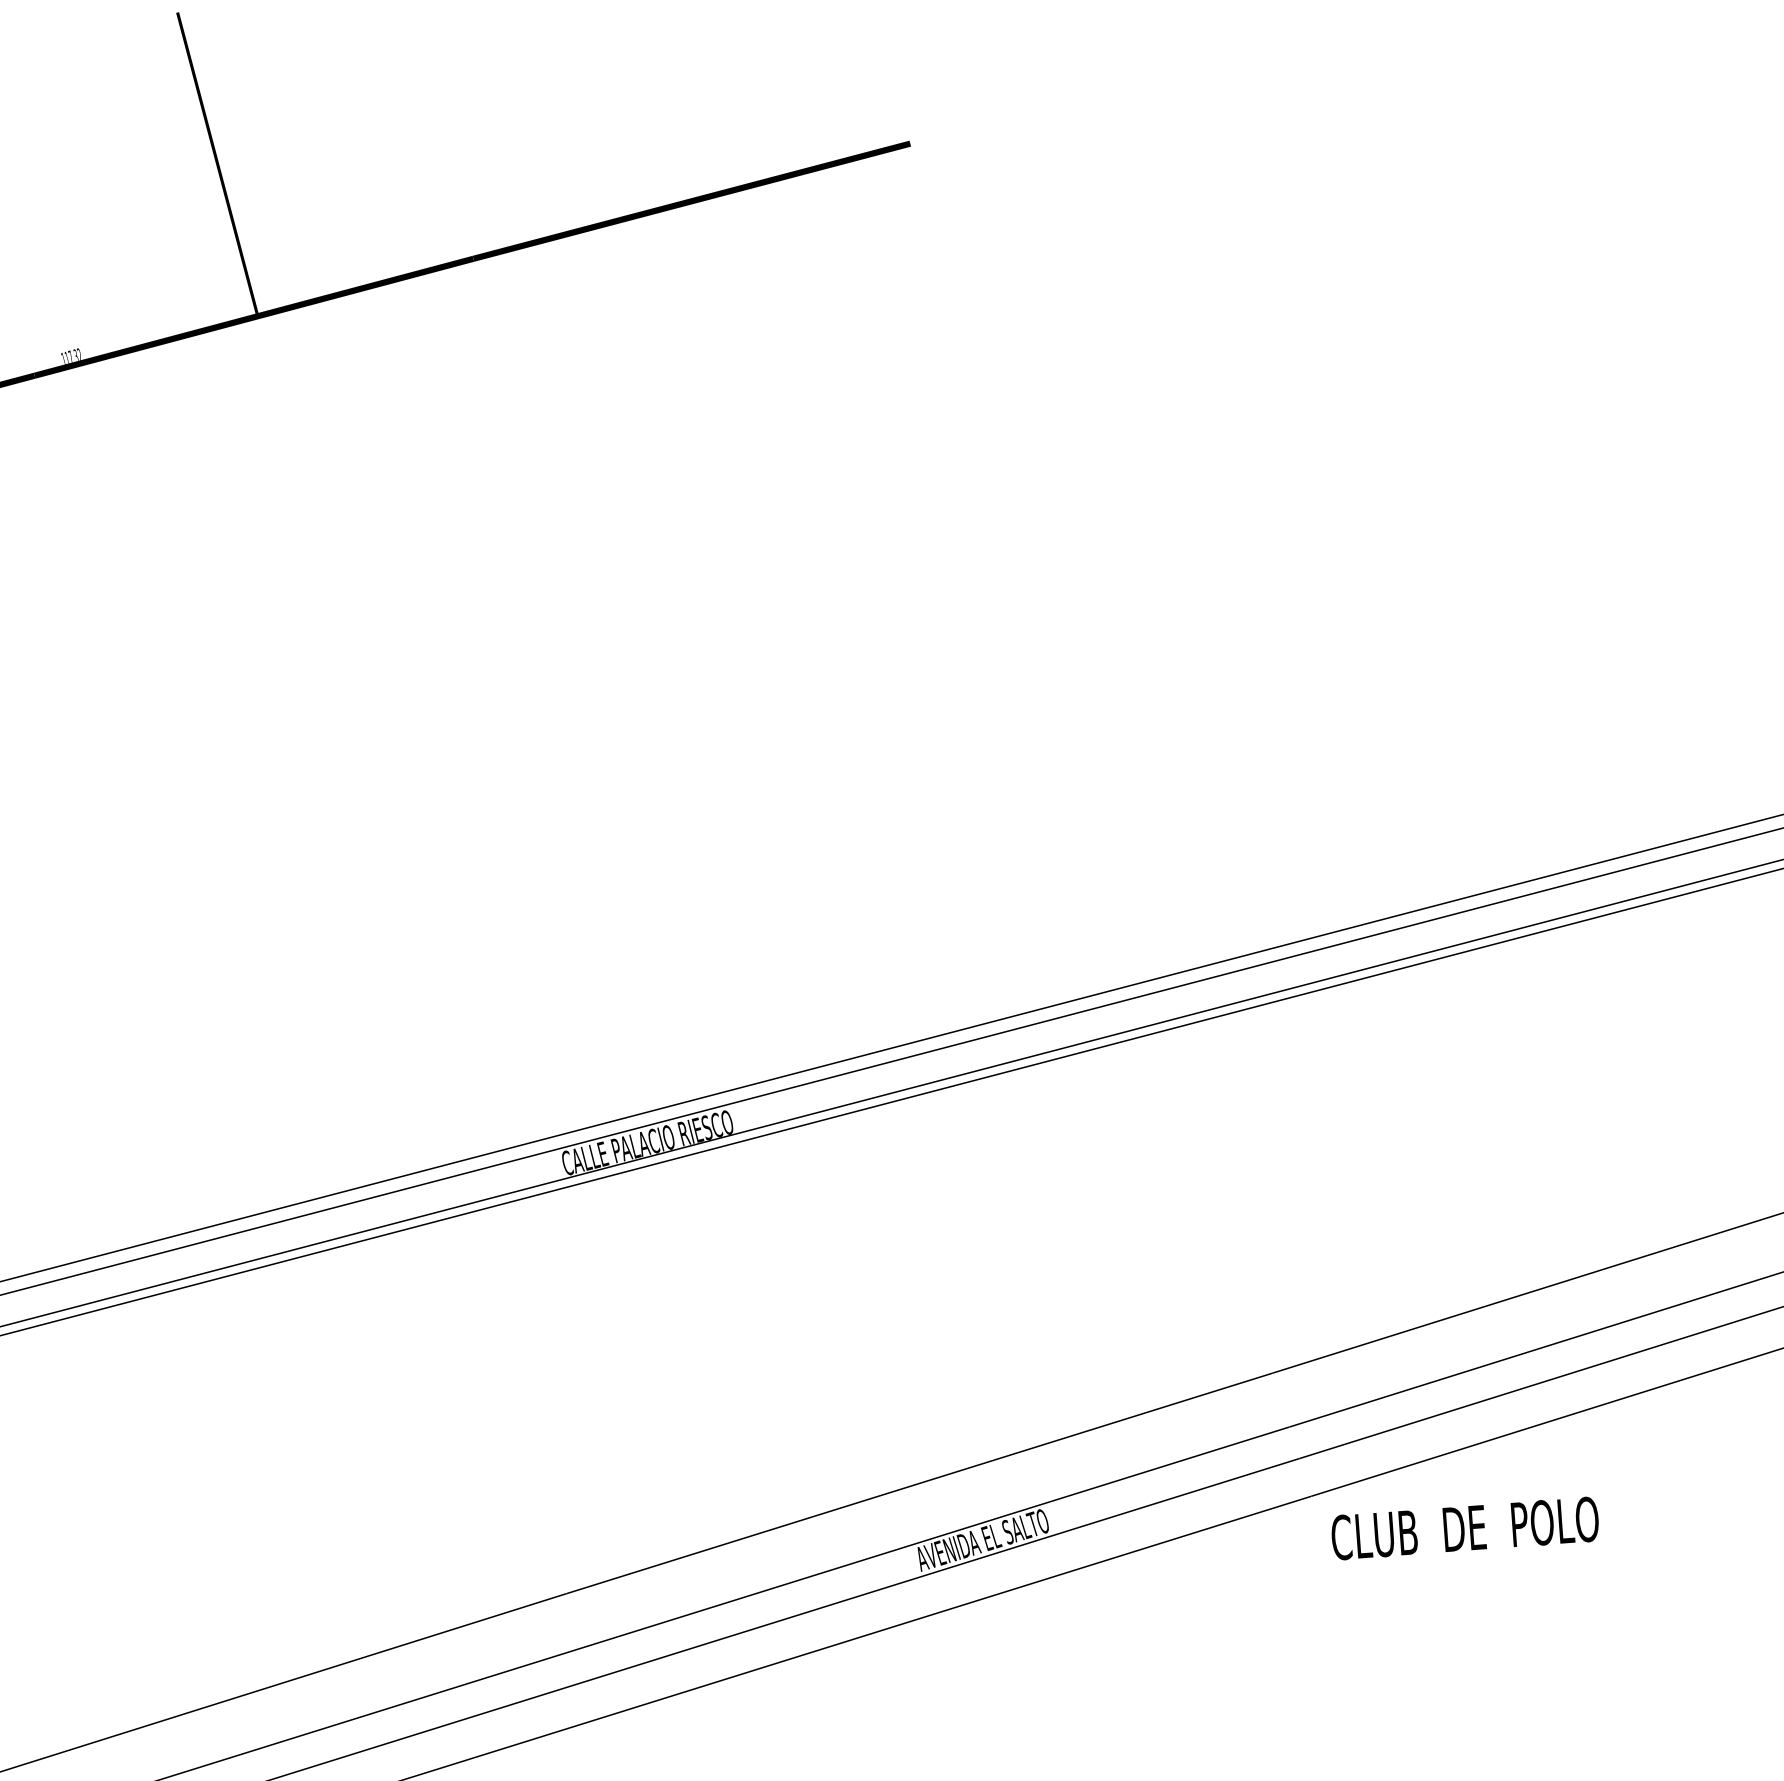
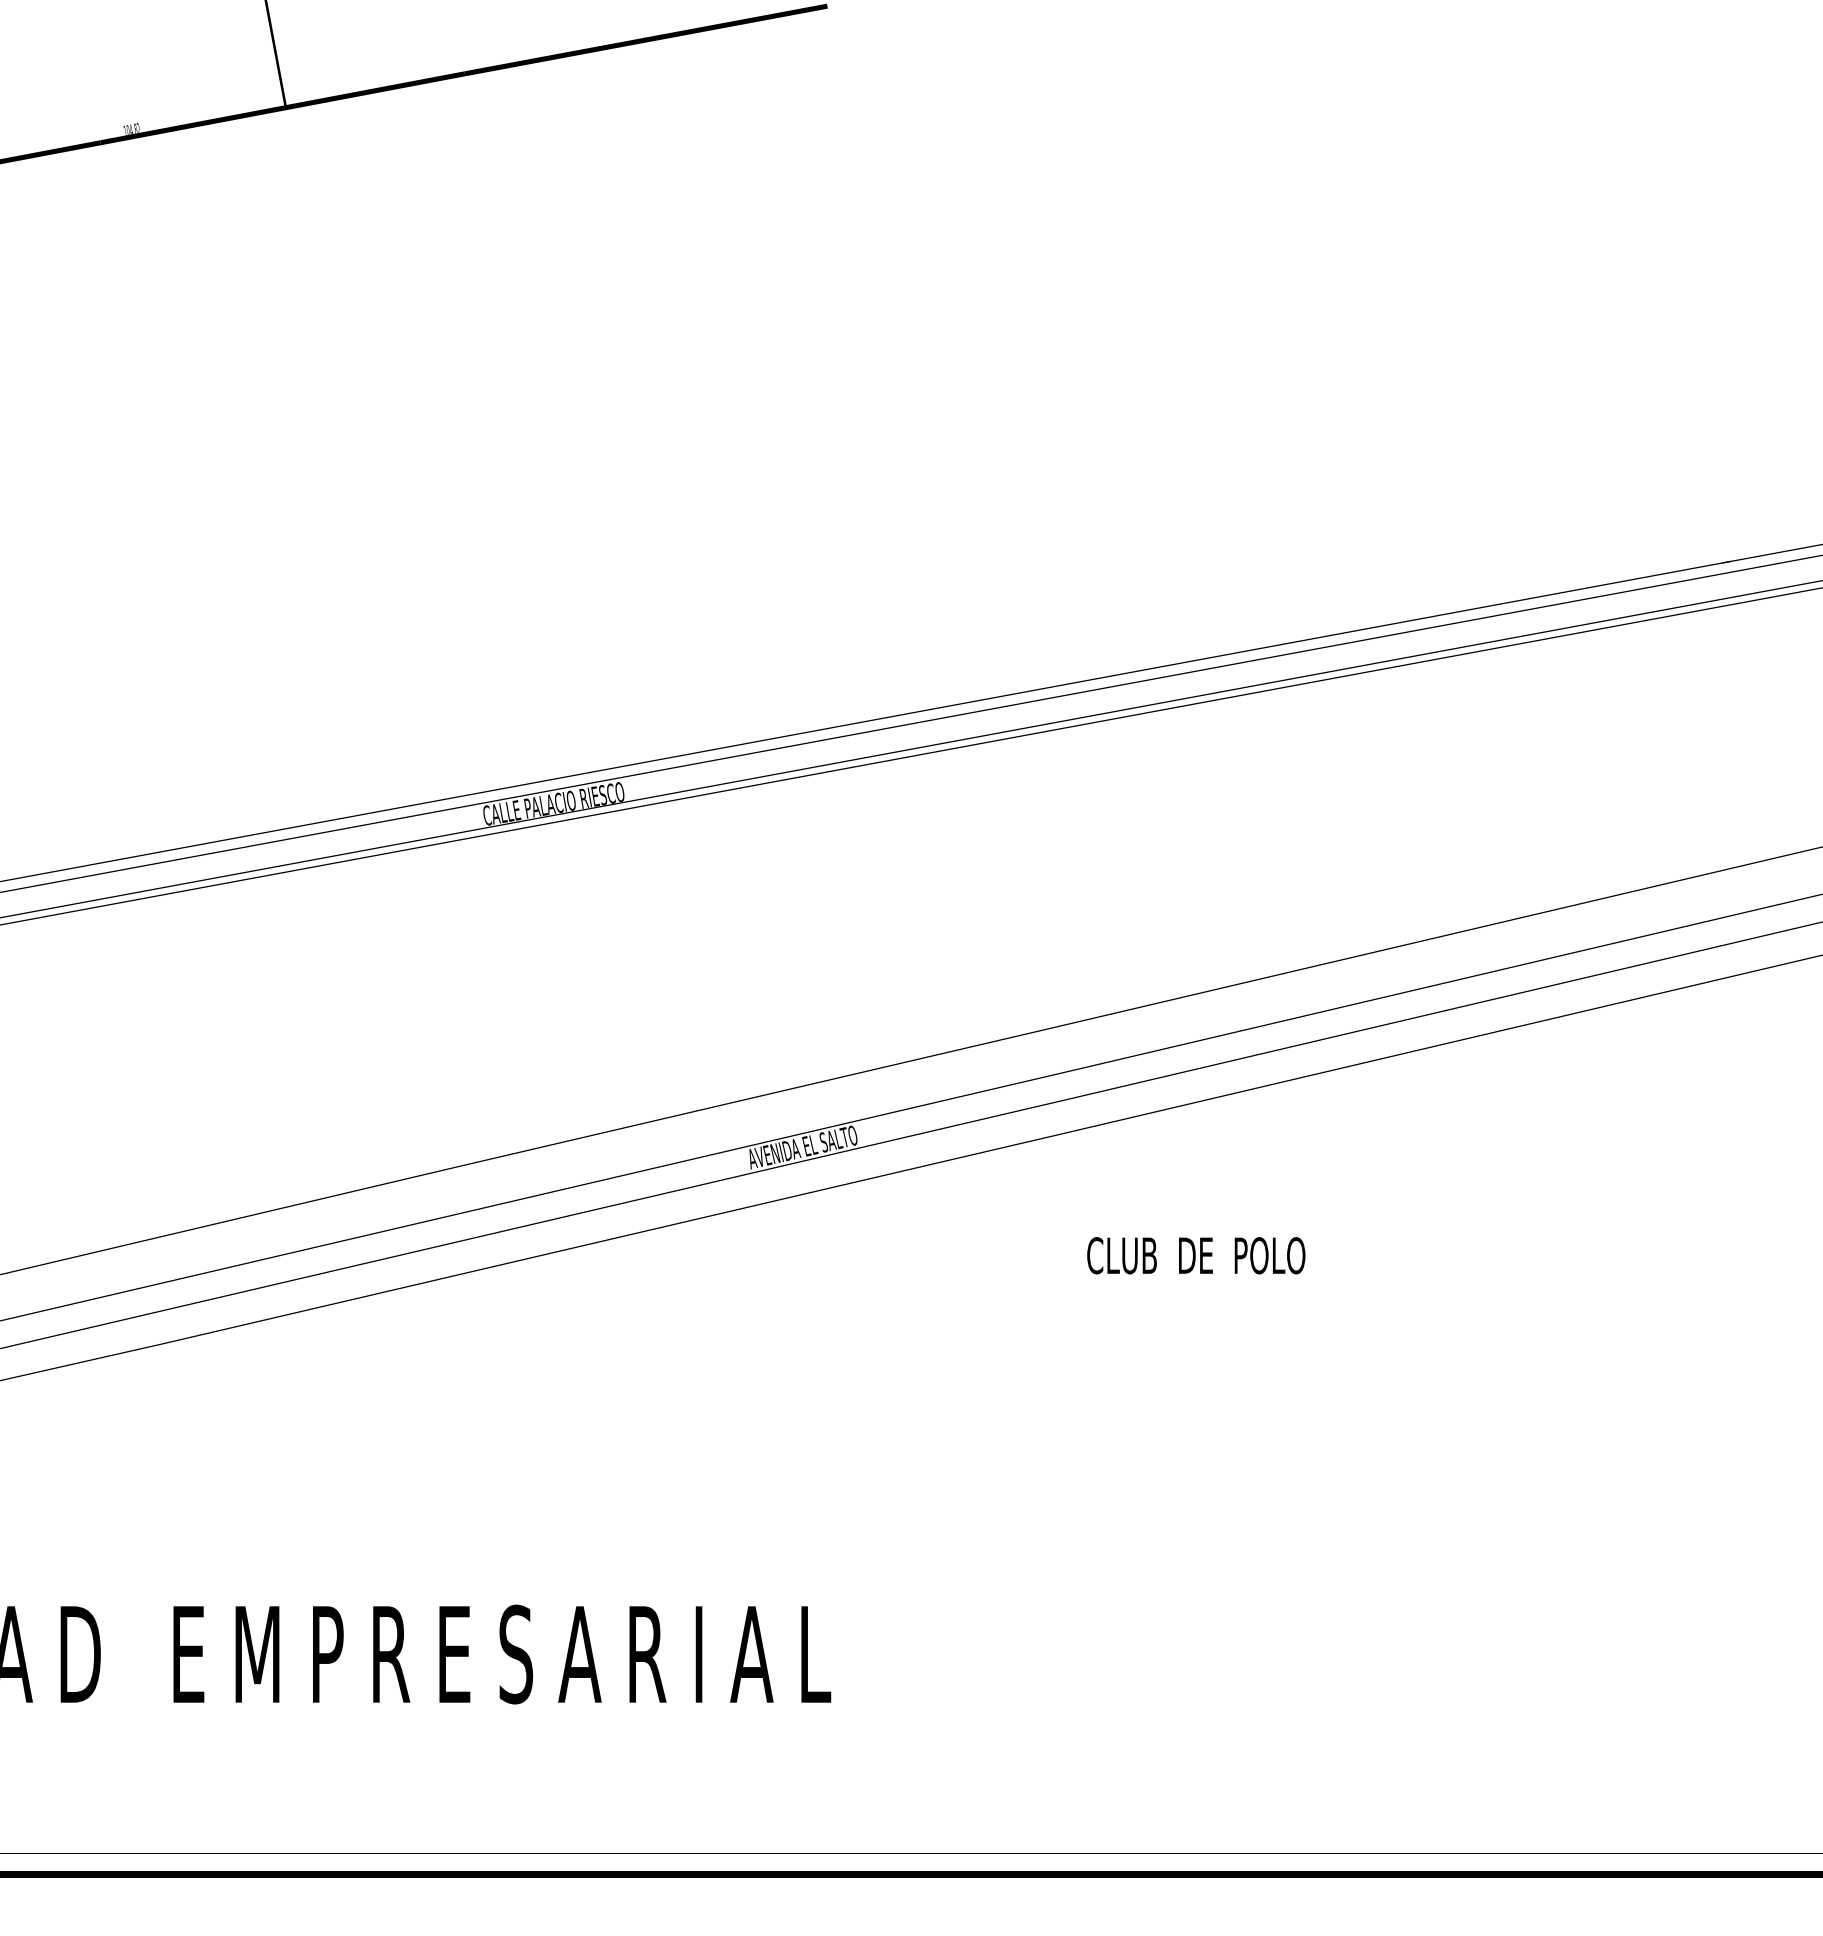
text: (69, 356) -> (130, 129), 117.32 -> 104.82
text: (1465, 1528) -> (1196, 1255), moved

